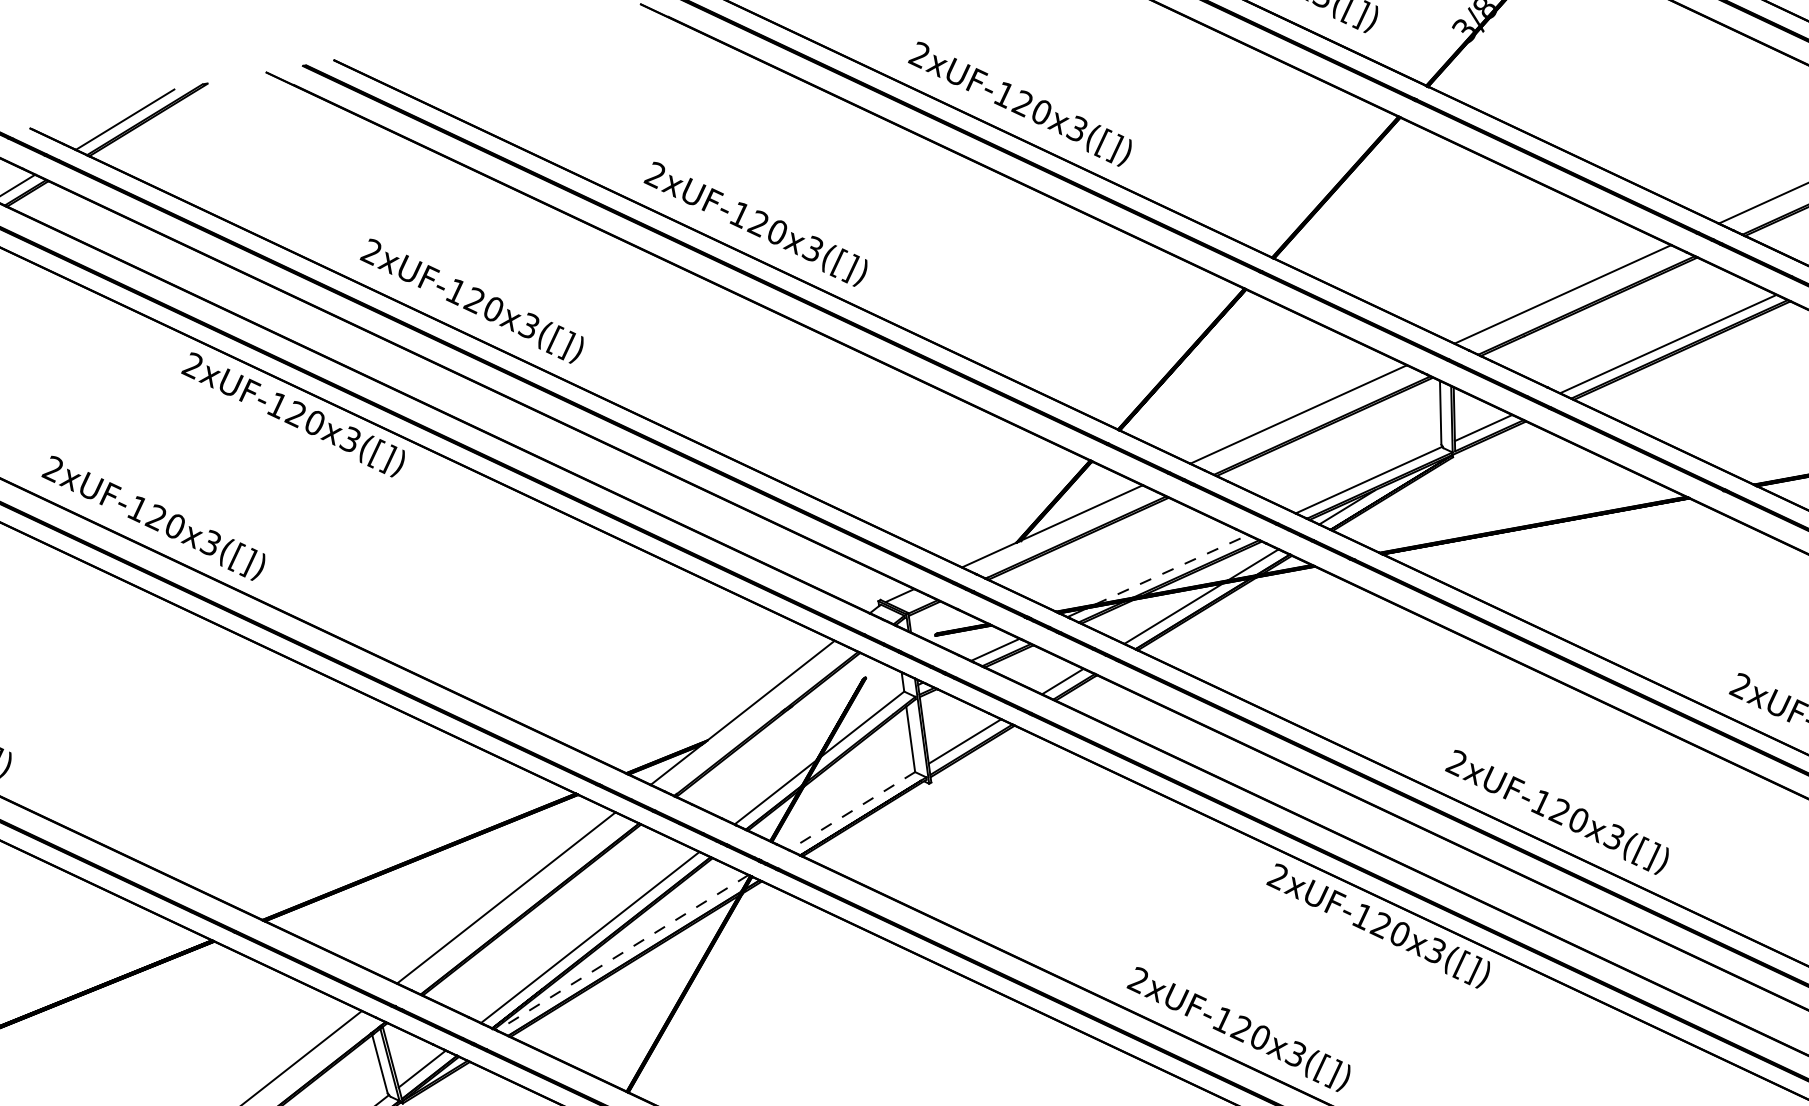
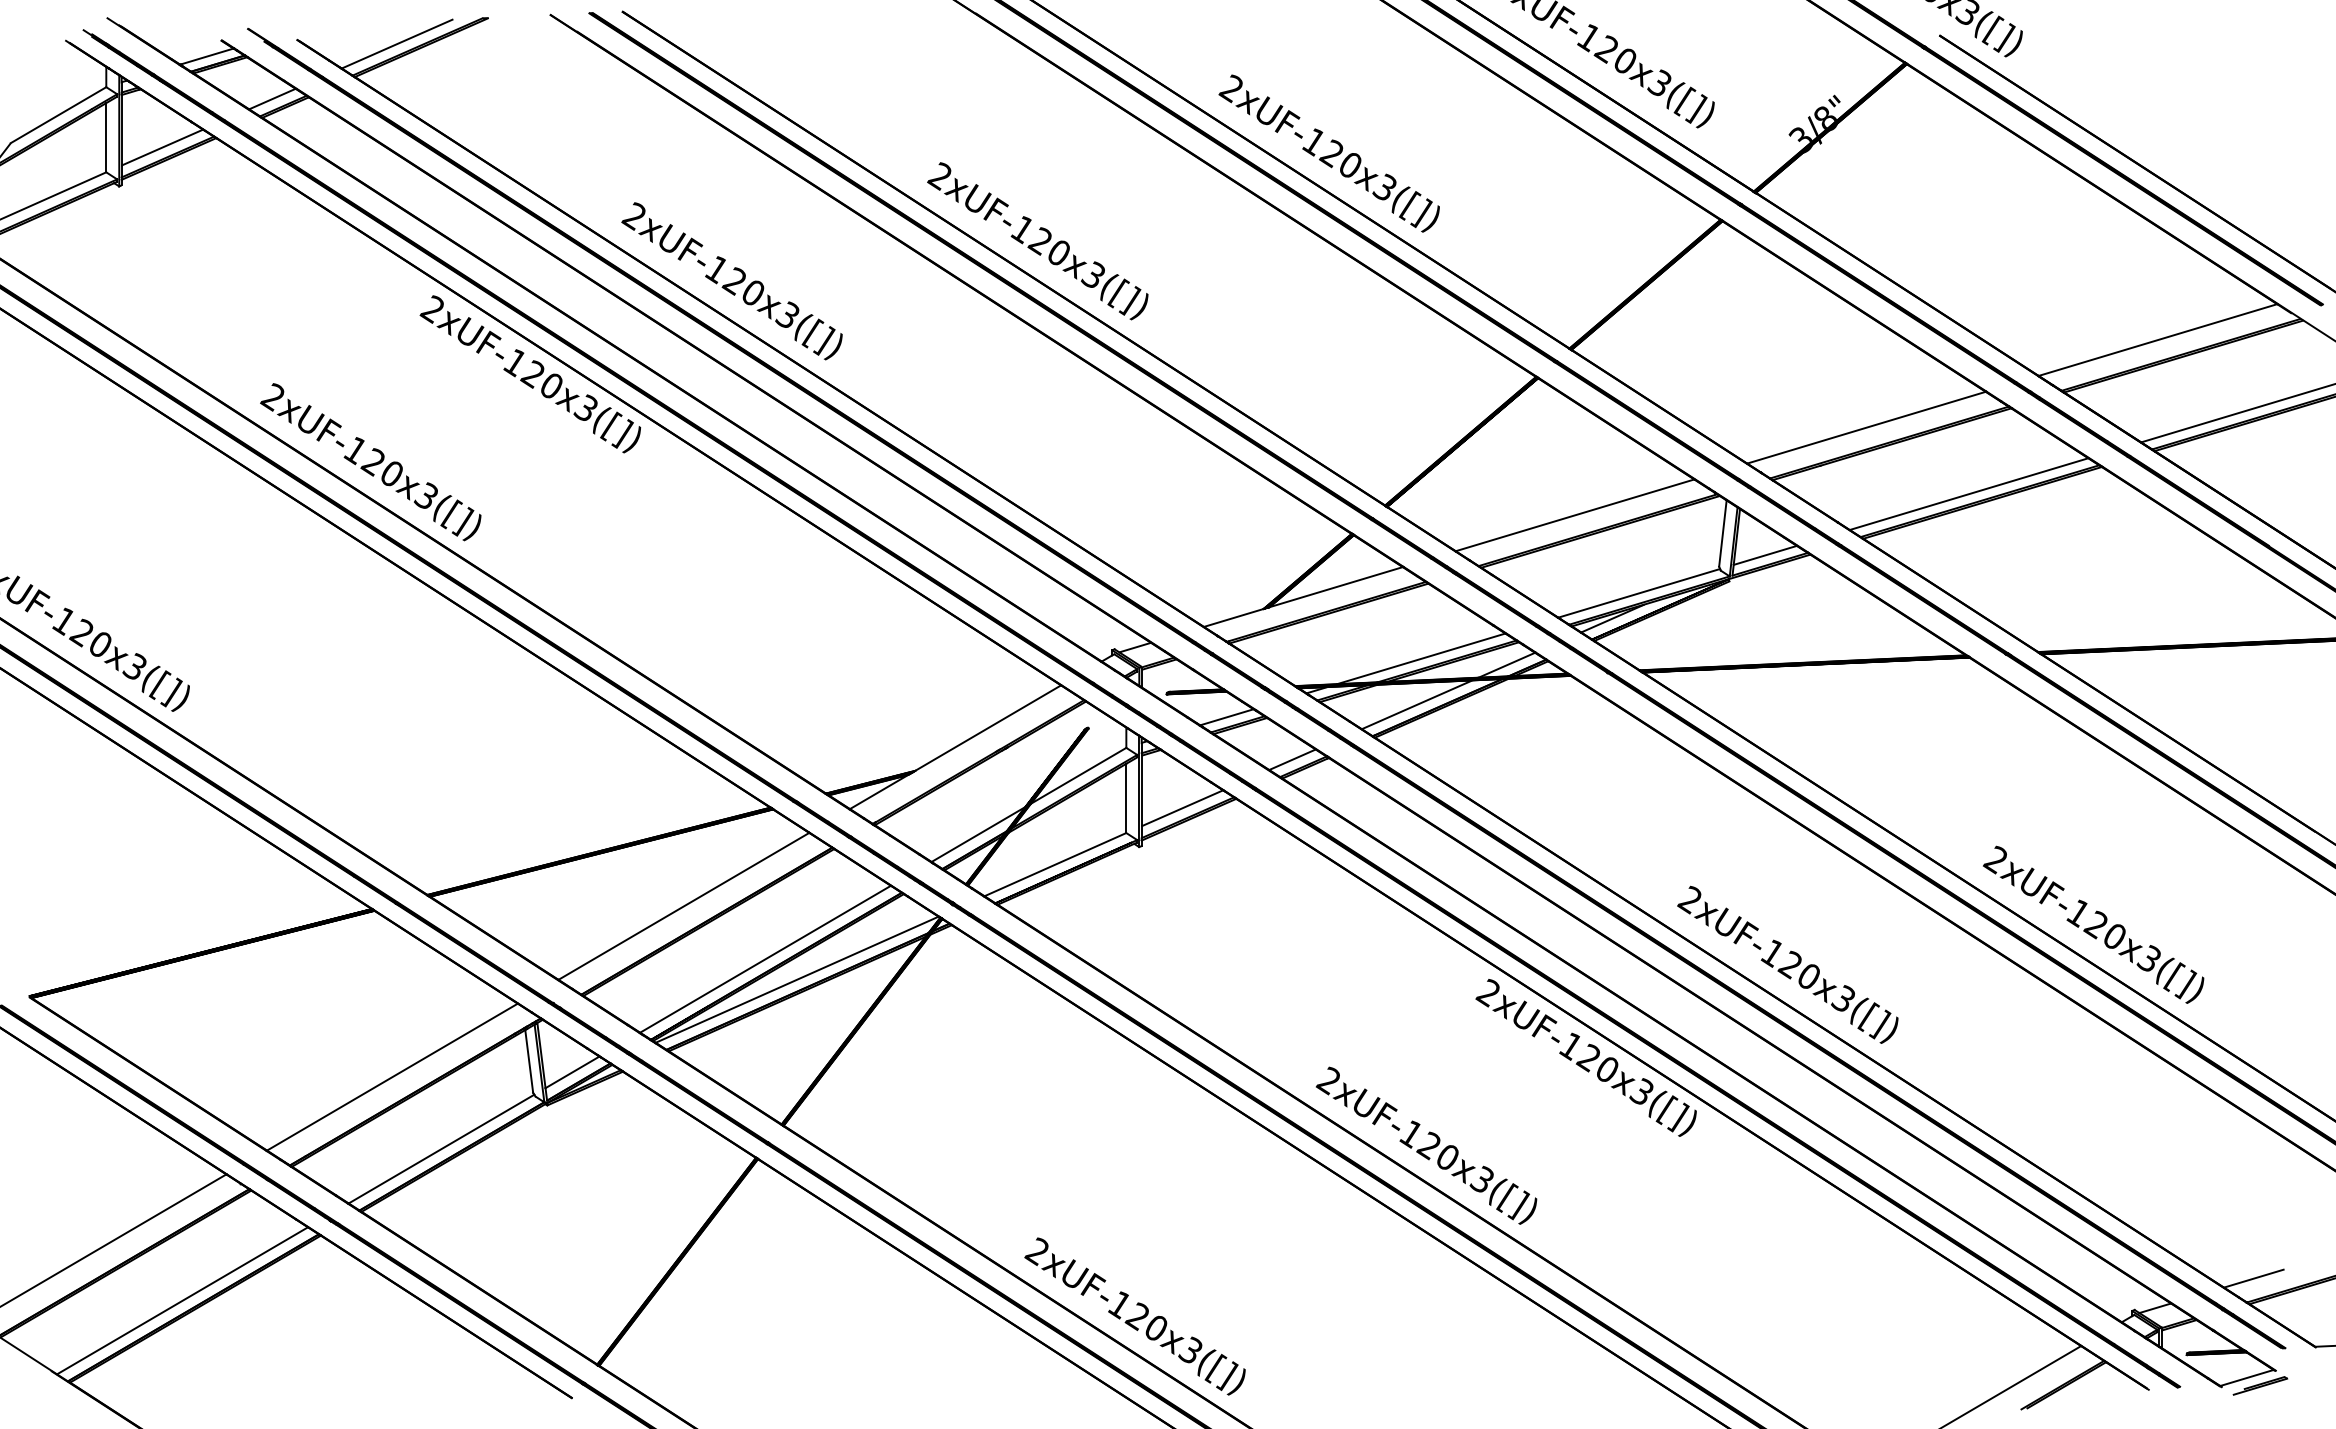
line: (1171, 569) -> (1421, 658), dashed -> solid
line: (846, 814) -> (1049, 867), dashed -> solid
line: (623, 952) -> (797, 979), dashed -> solid

